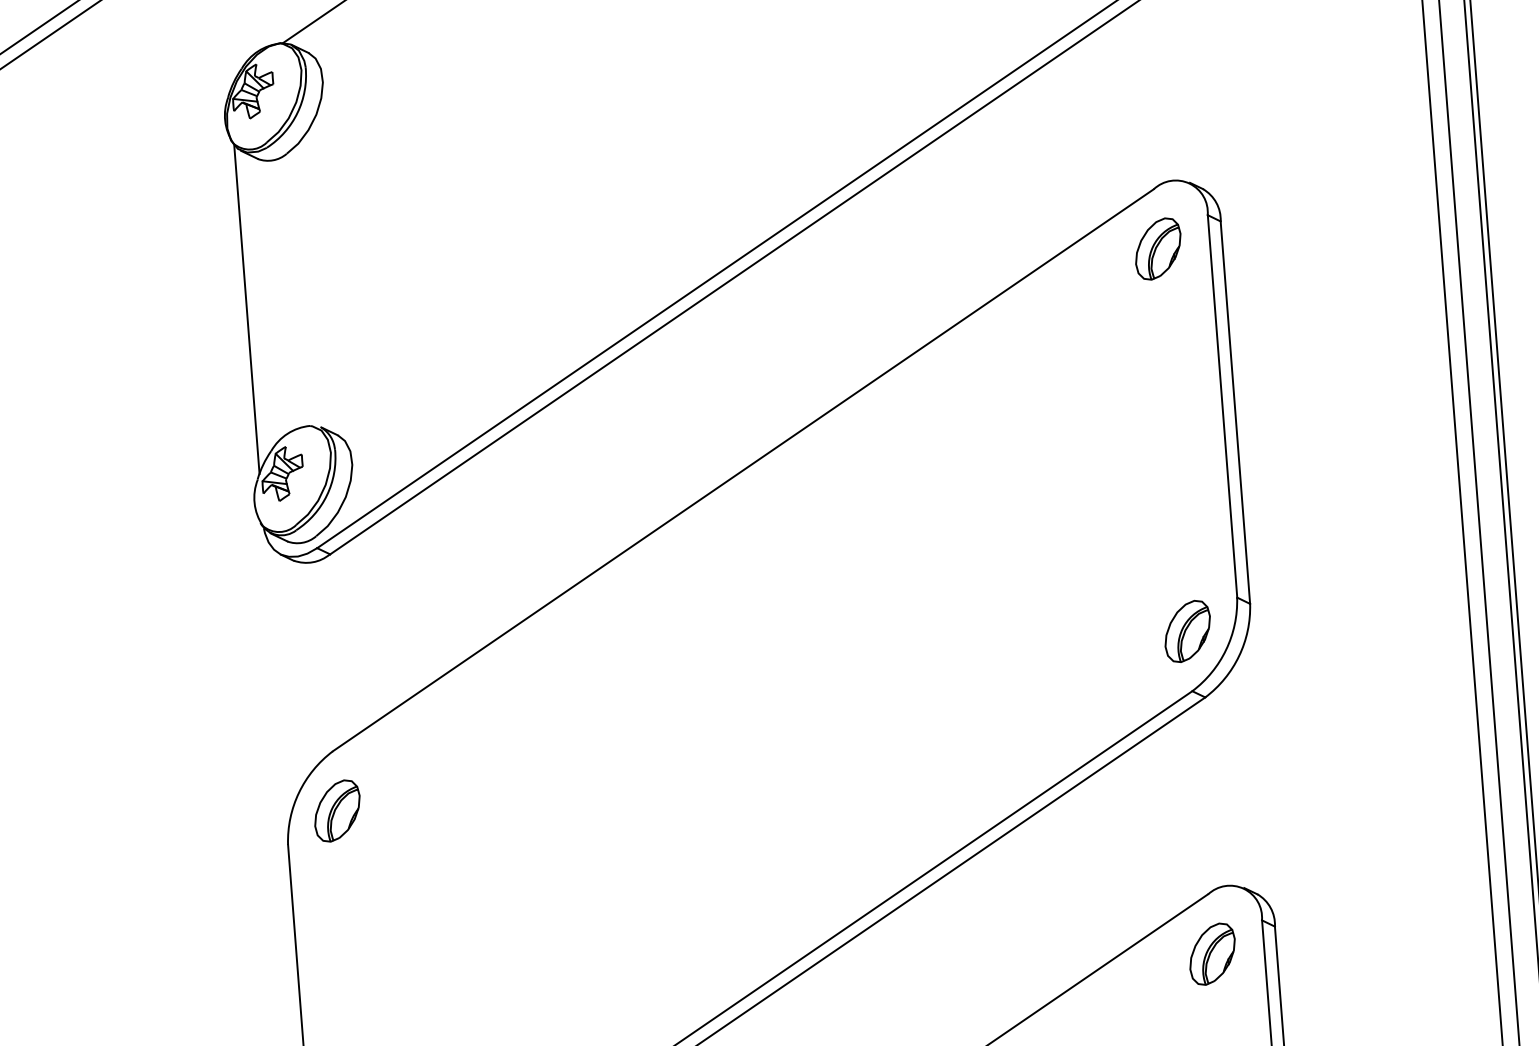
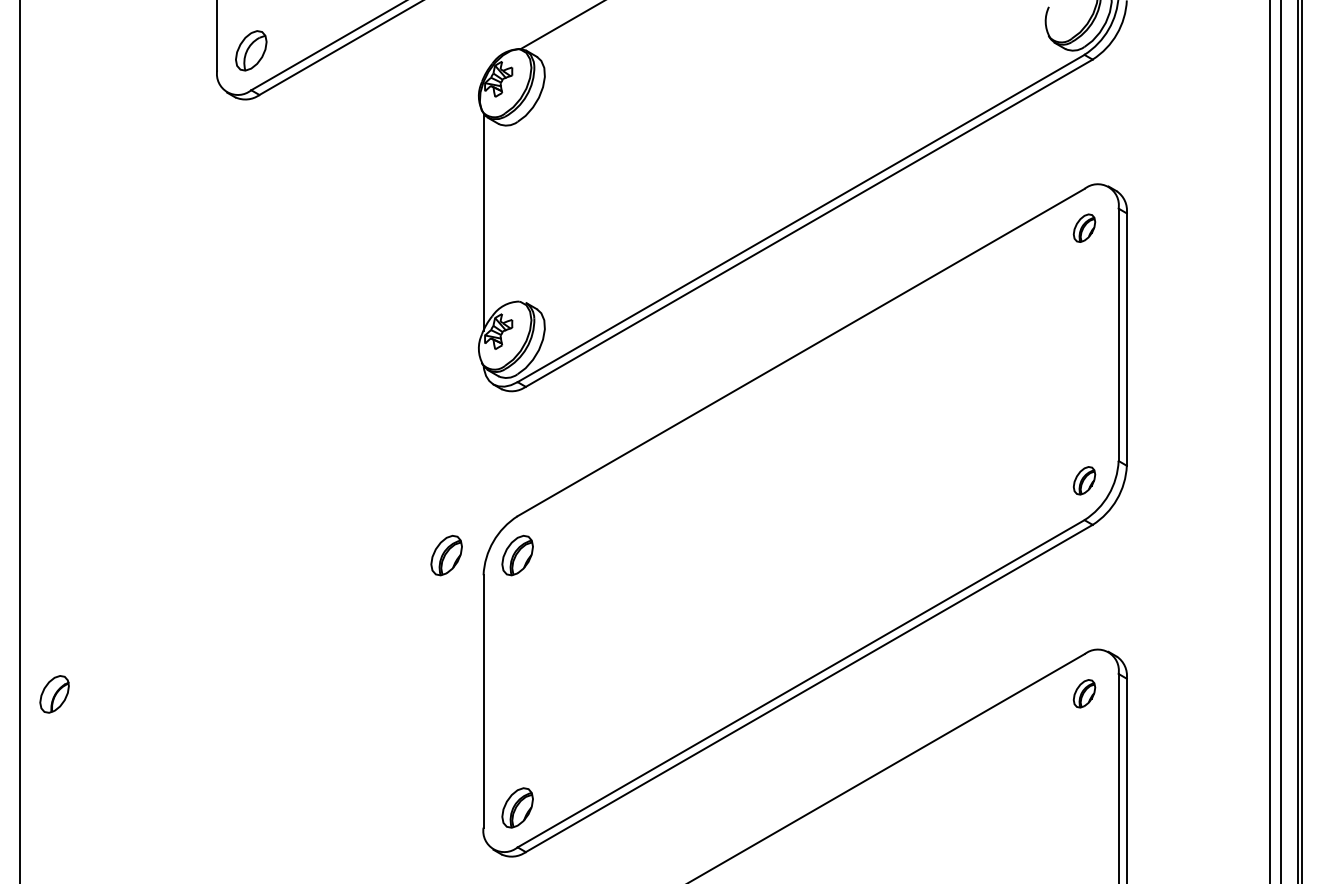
part: (1158, 247) -> (1084, 227), size x0.7
part: (1187, 631) -> (1084, 480), size x0.7
part: (229, 819) -> (446, 555), added
part: (1212, 953) -> (1084, 693), size x0.7

